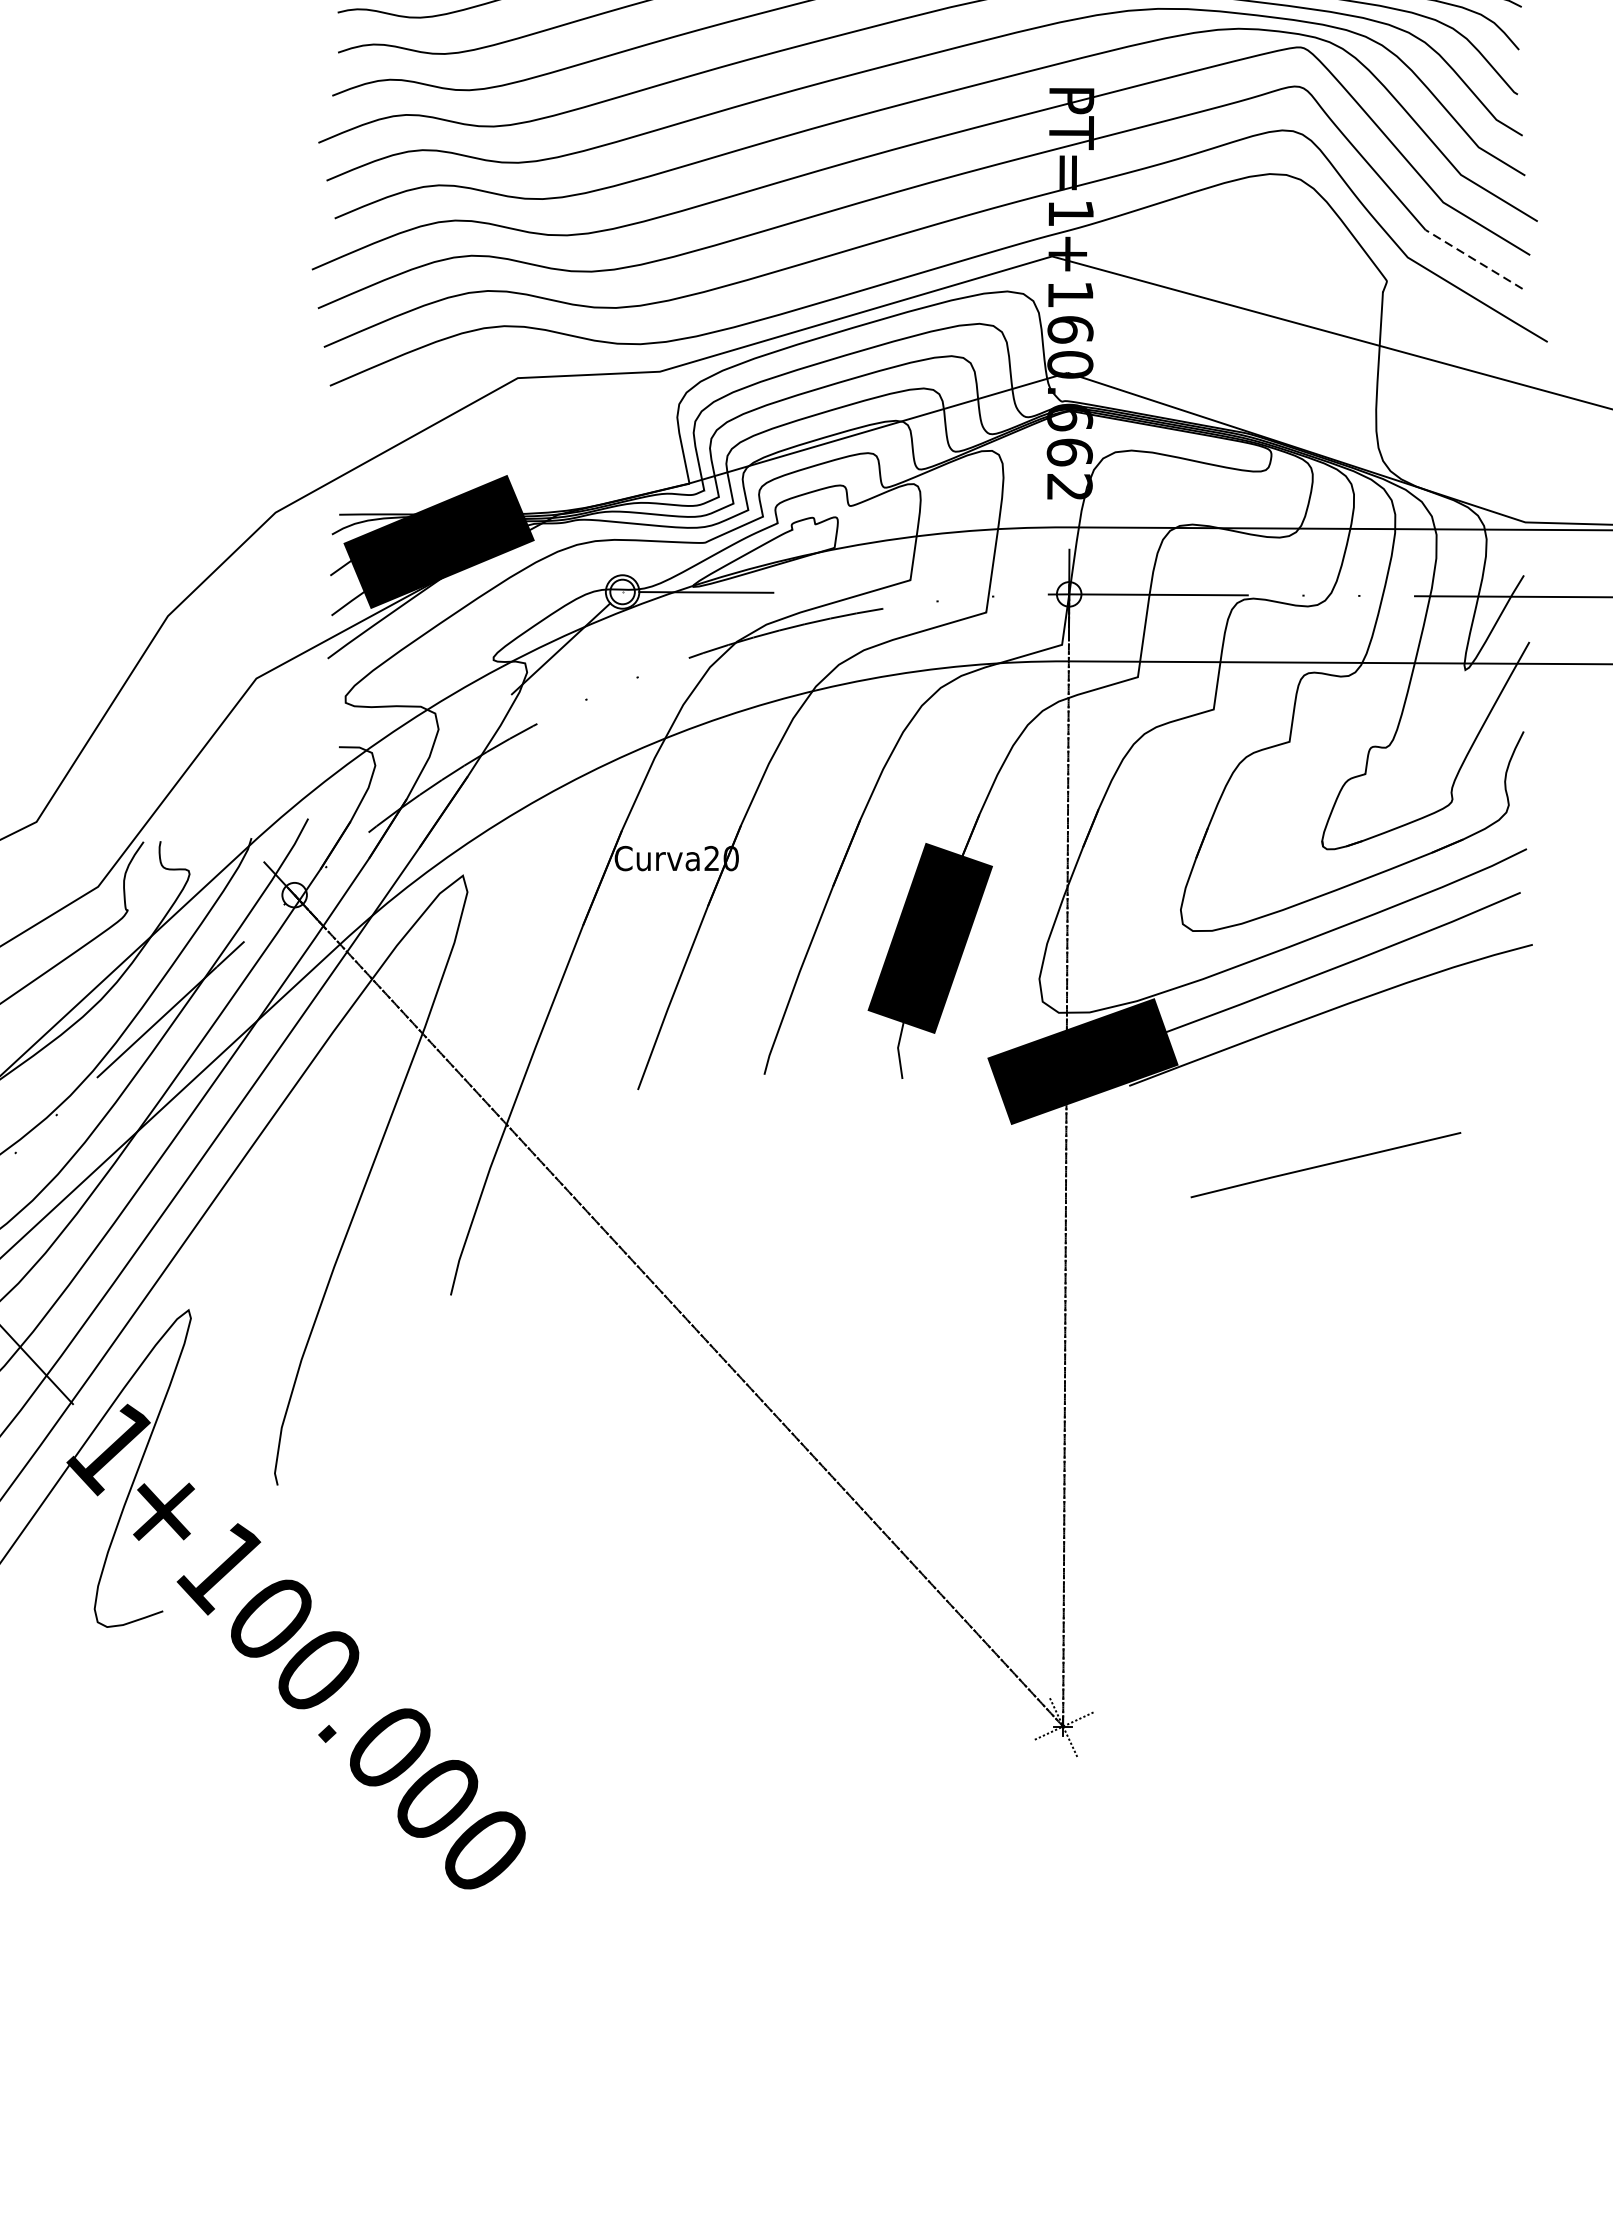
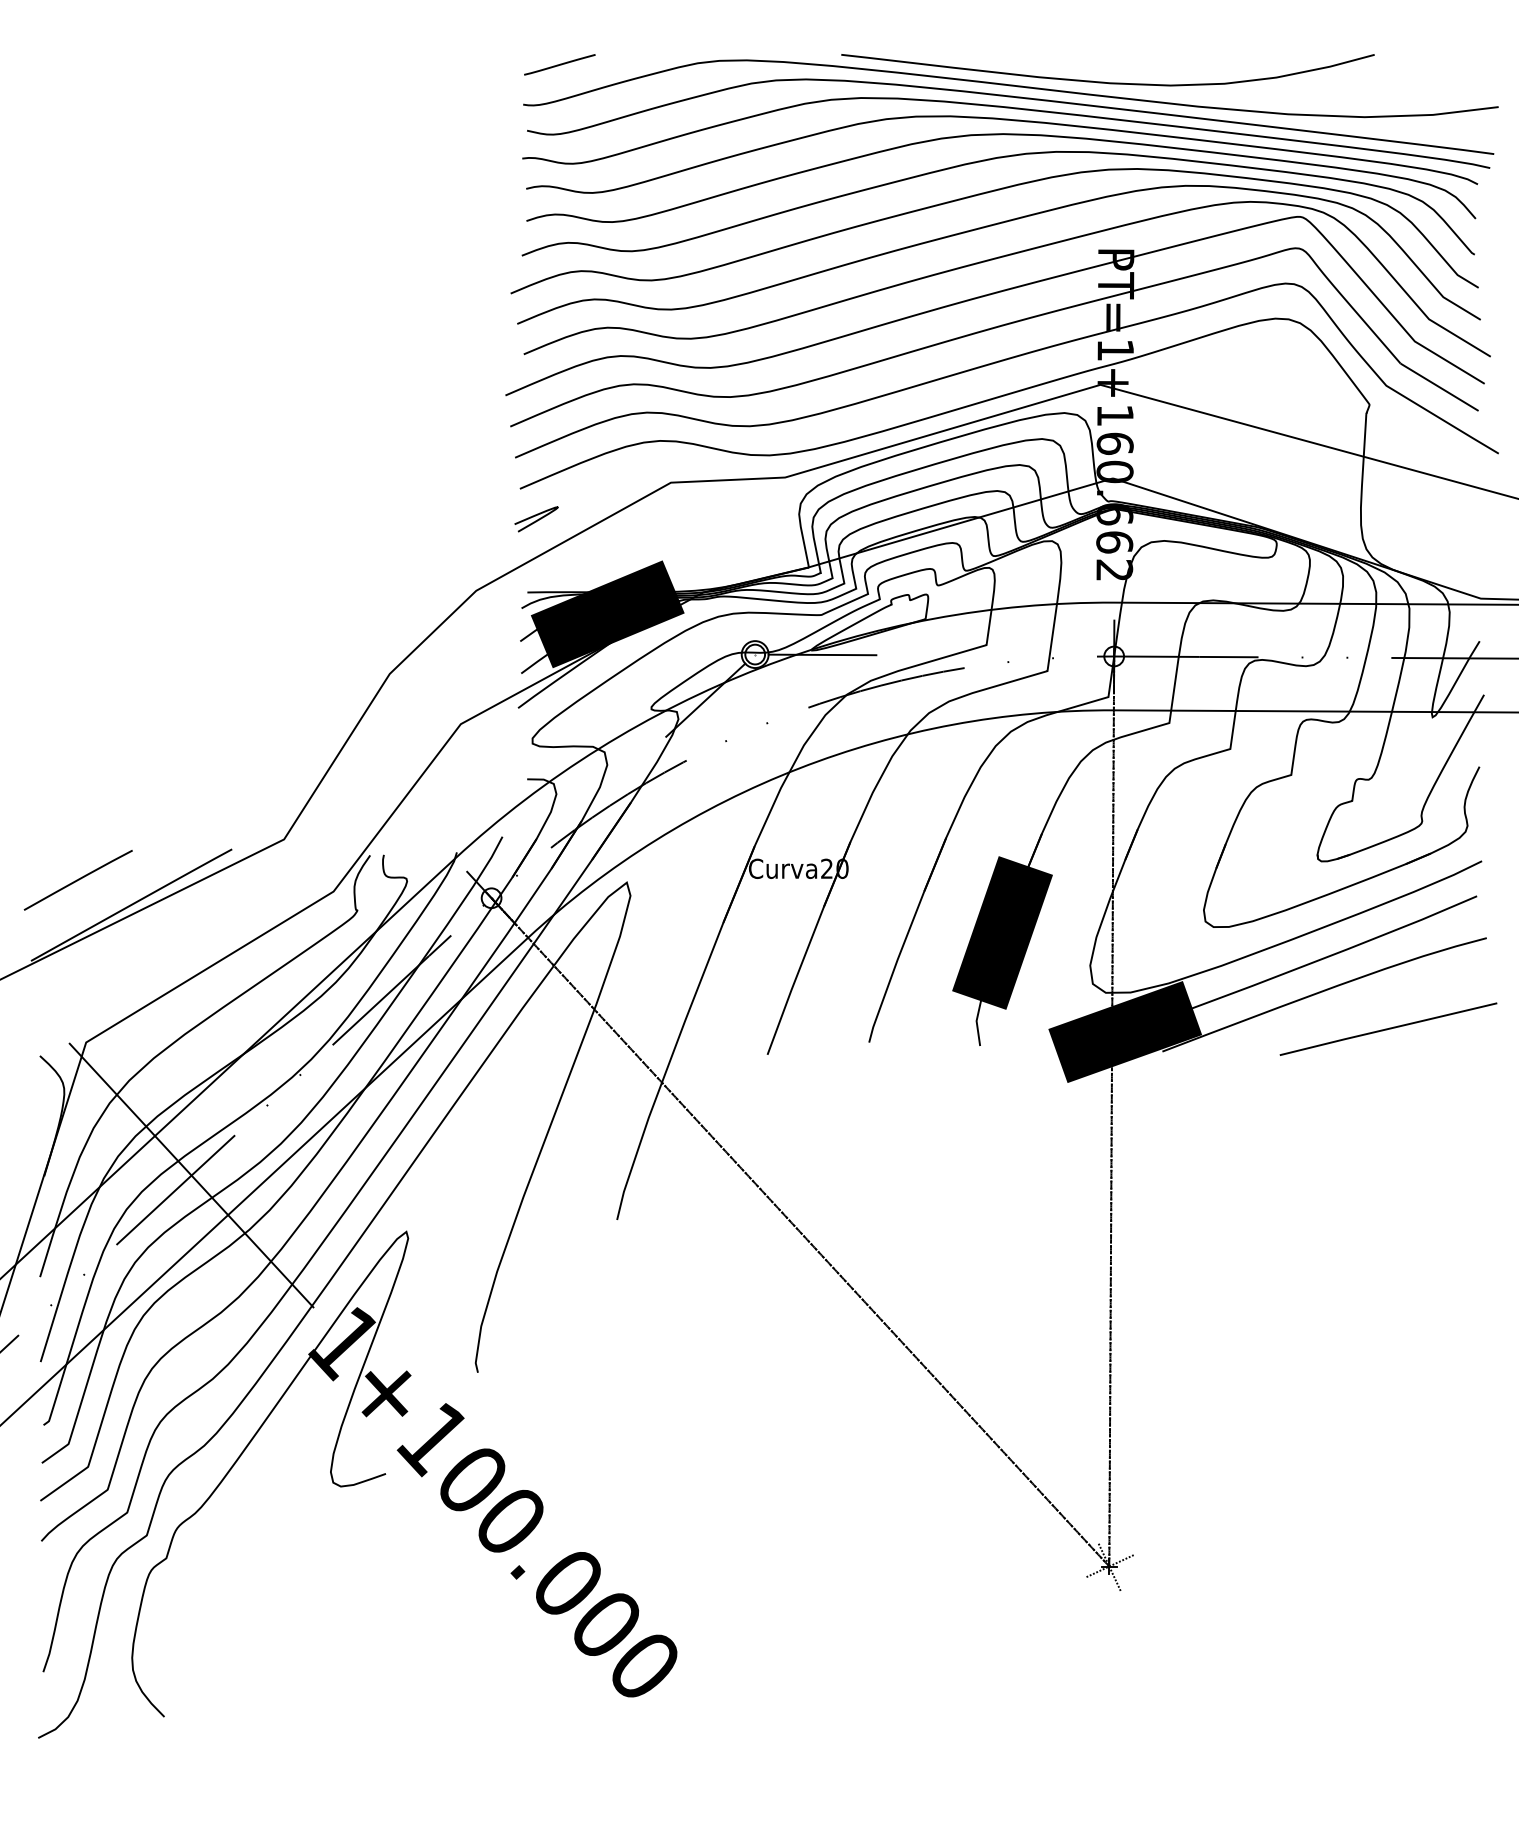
line: (1473, 259) -> (1439, 387), dashed -> solid
curve: (351, 423) -> (537, 519), added
line: (1325, 1164) -> (1388, 1028), moved

